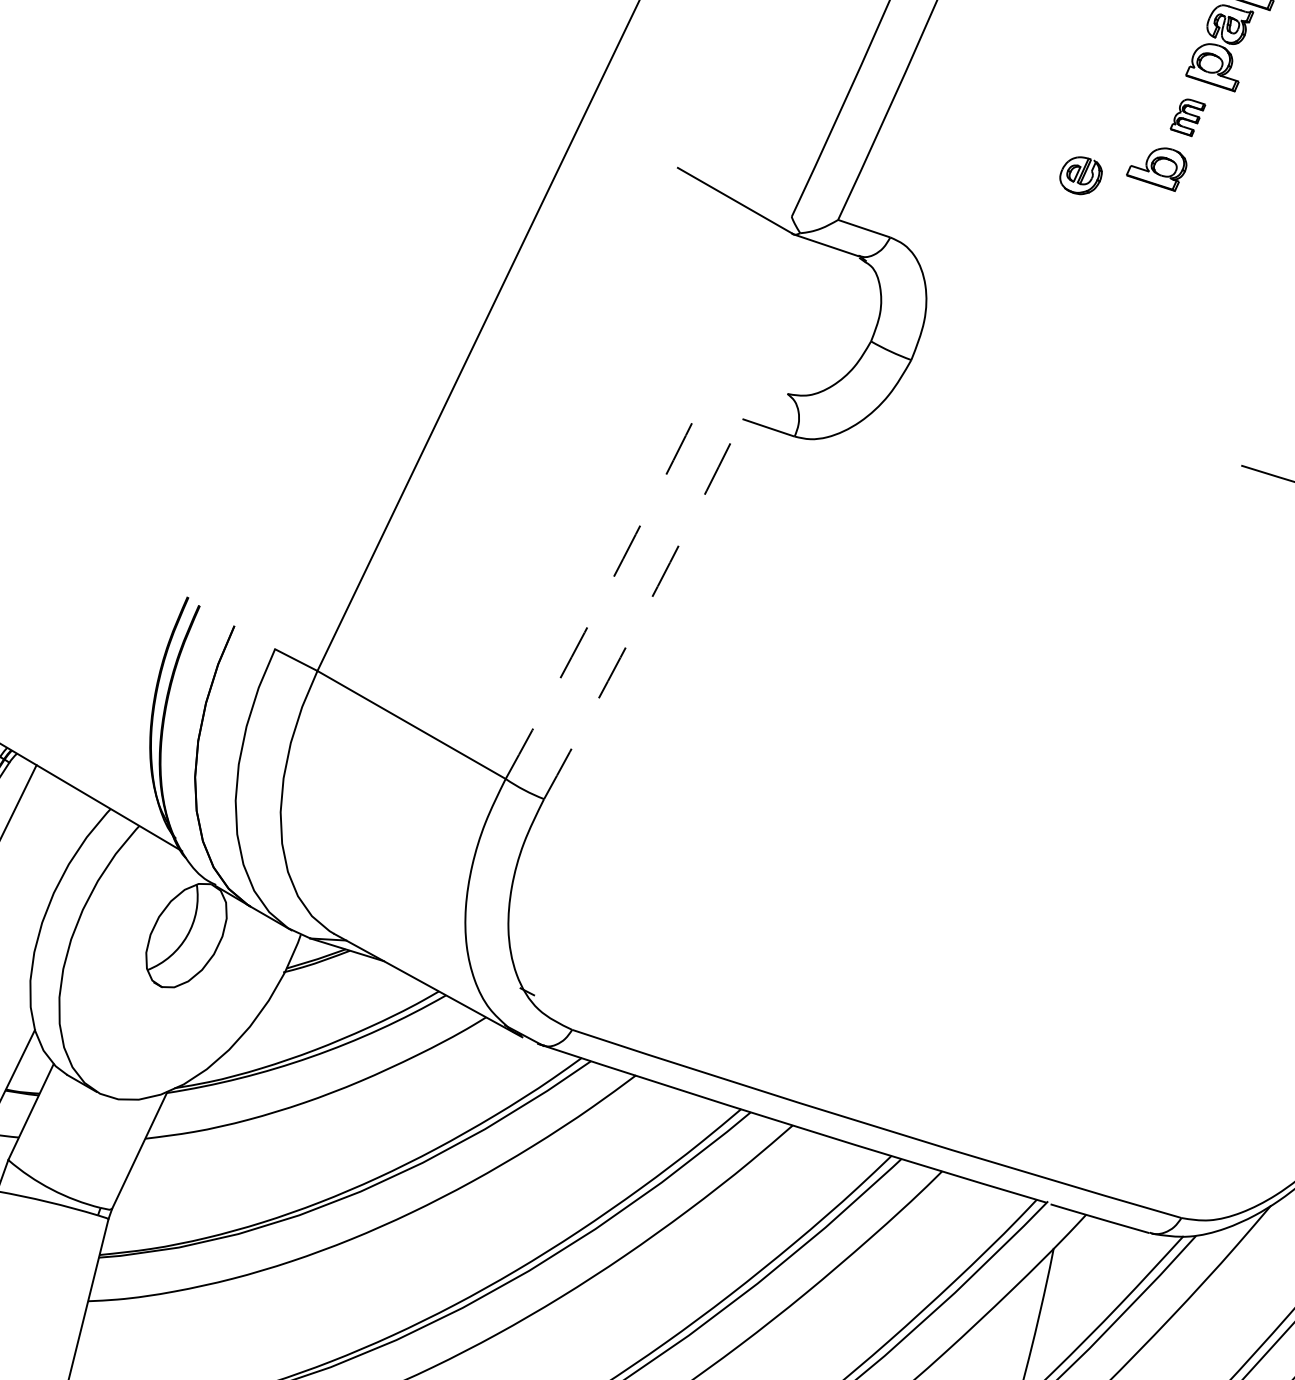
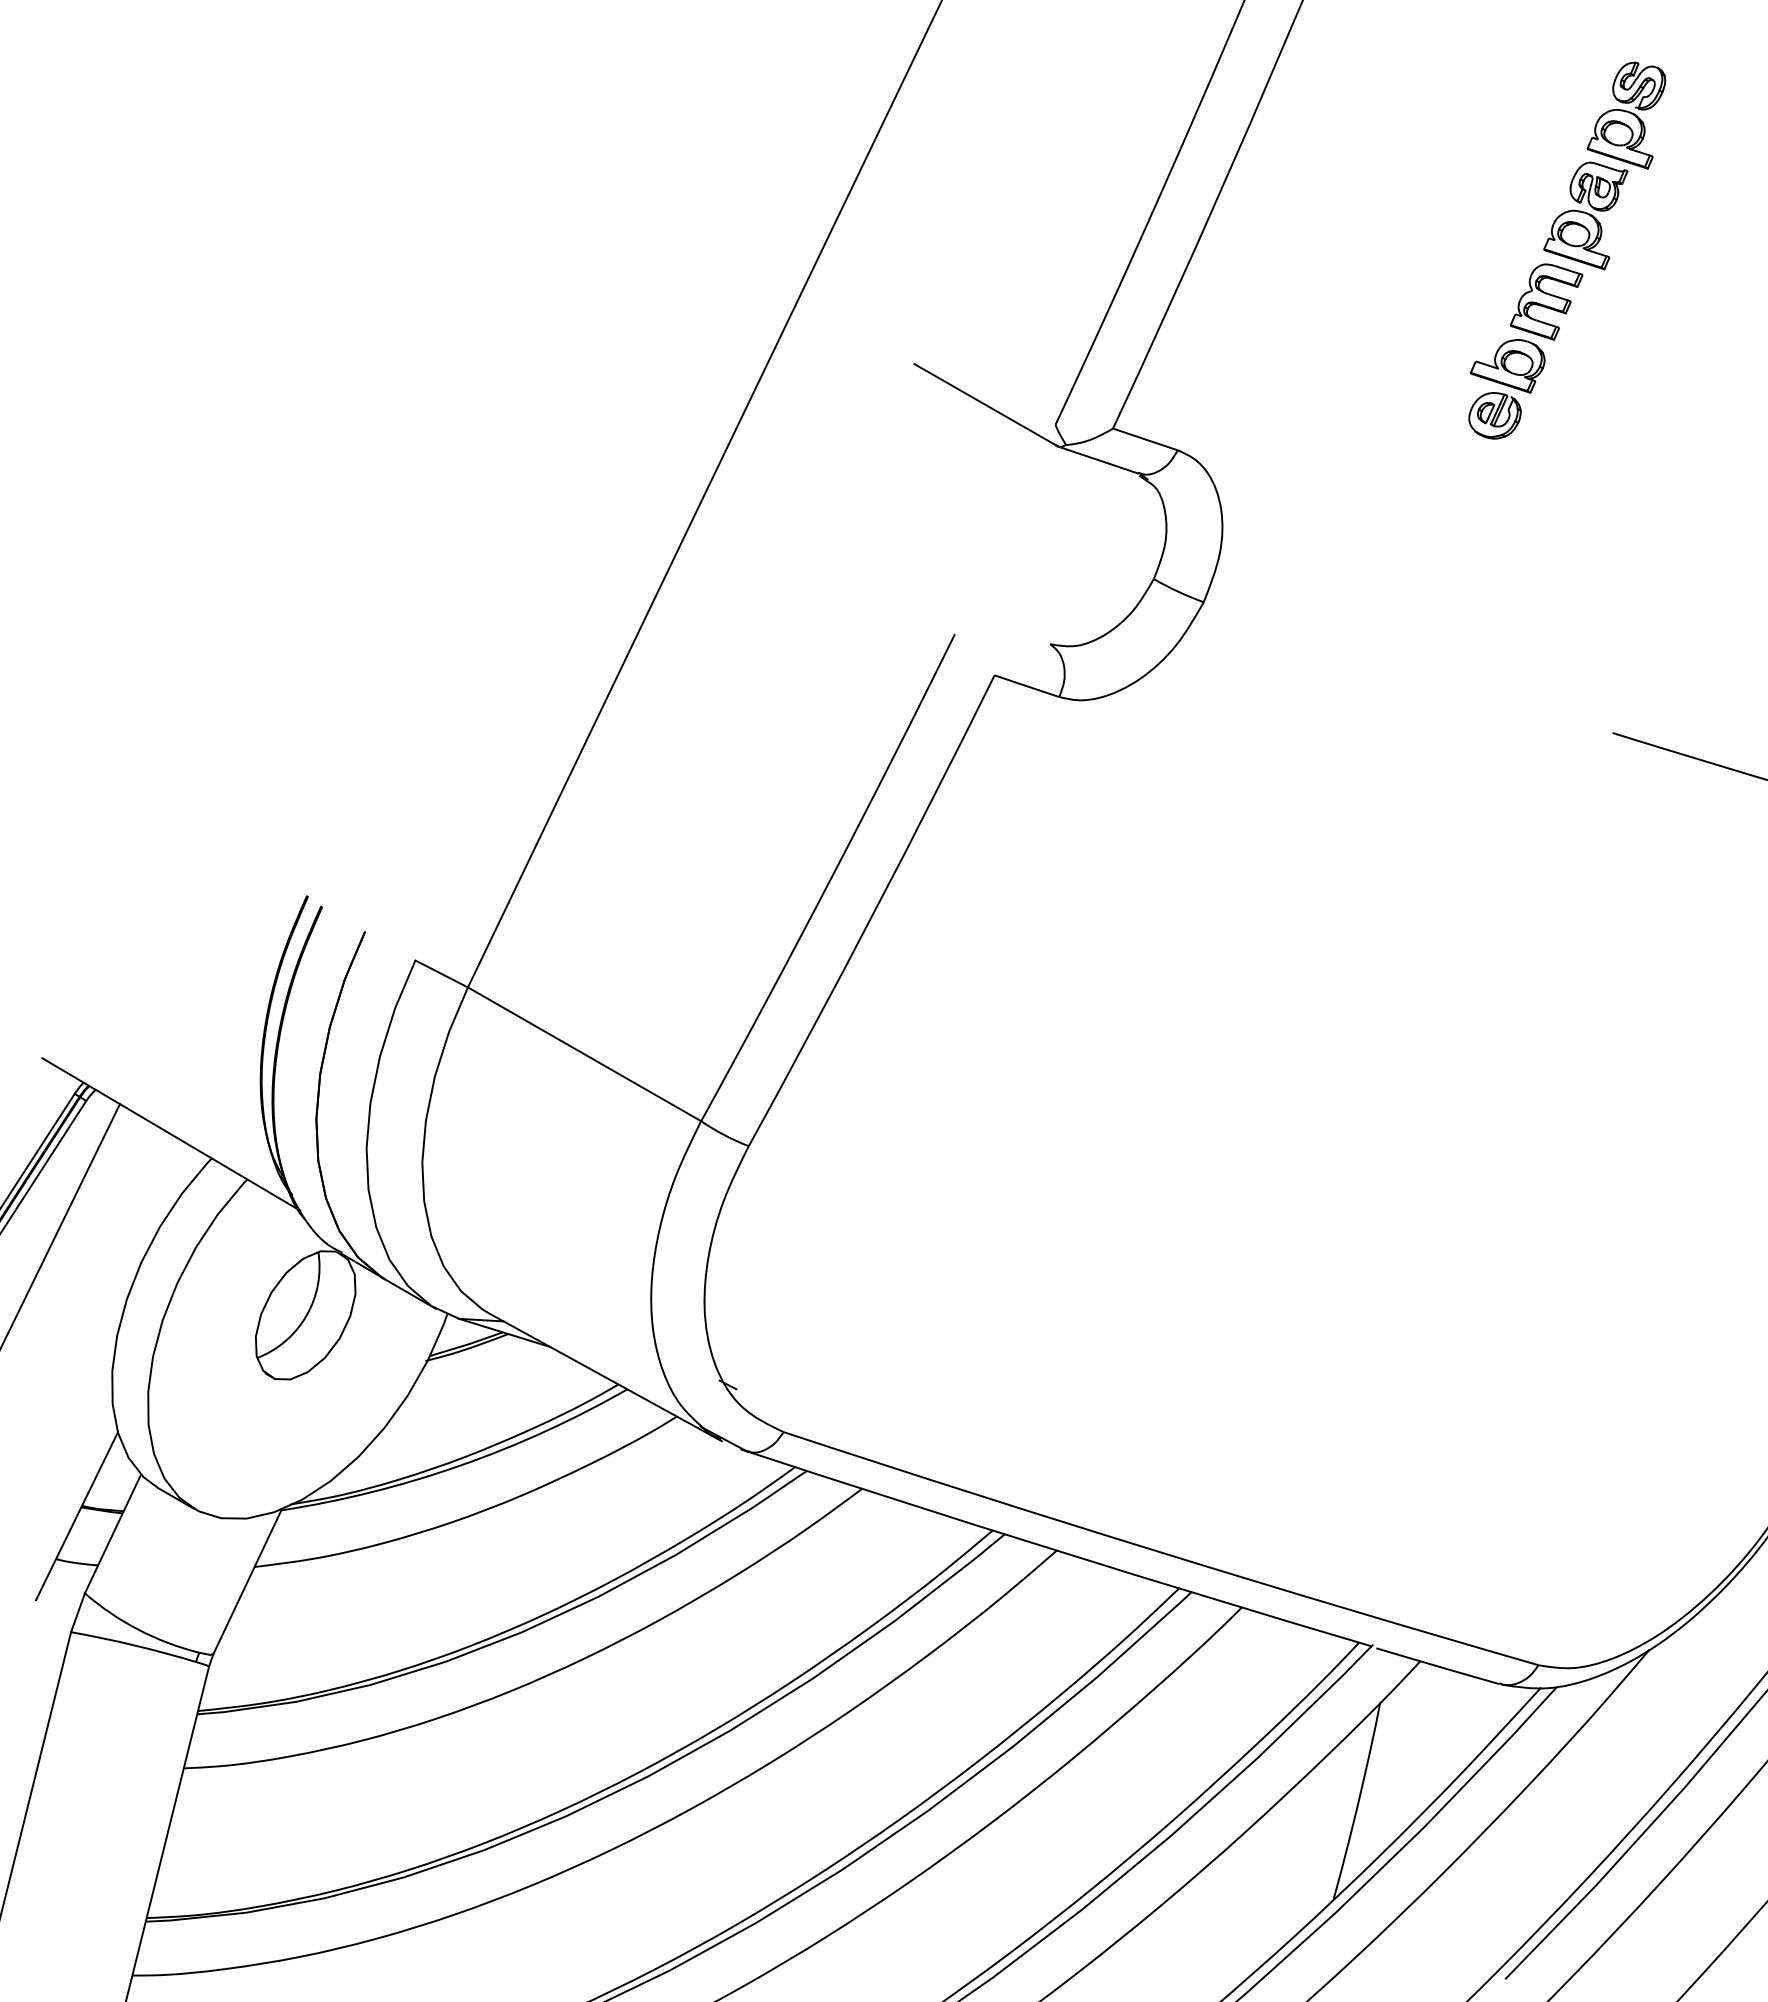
part: (1187, 117) -> (1546, 301), size x1.67
part: (1080, 175) -> (1494, 415), moved
arc: (610, 583) -> (830, 879), dashed -> solid
arc: (645, 610) -> (874, 912), dashed -> solid

